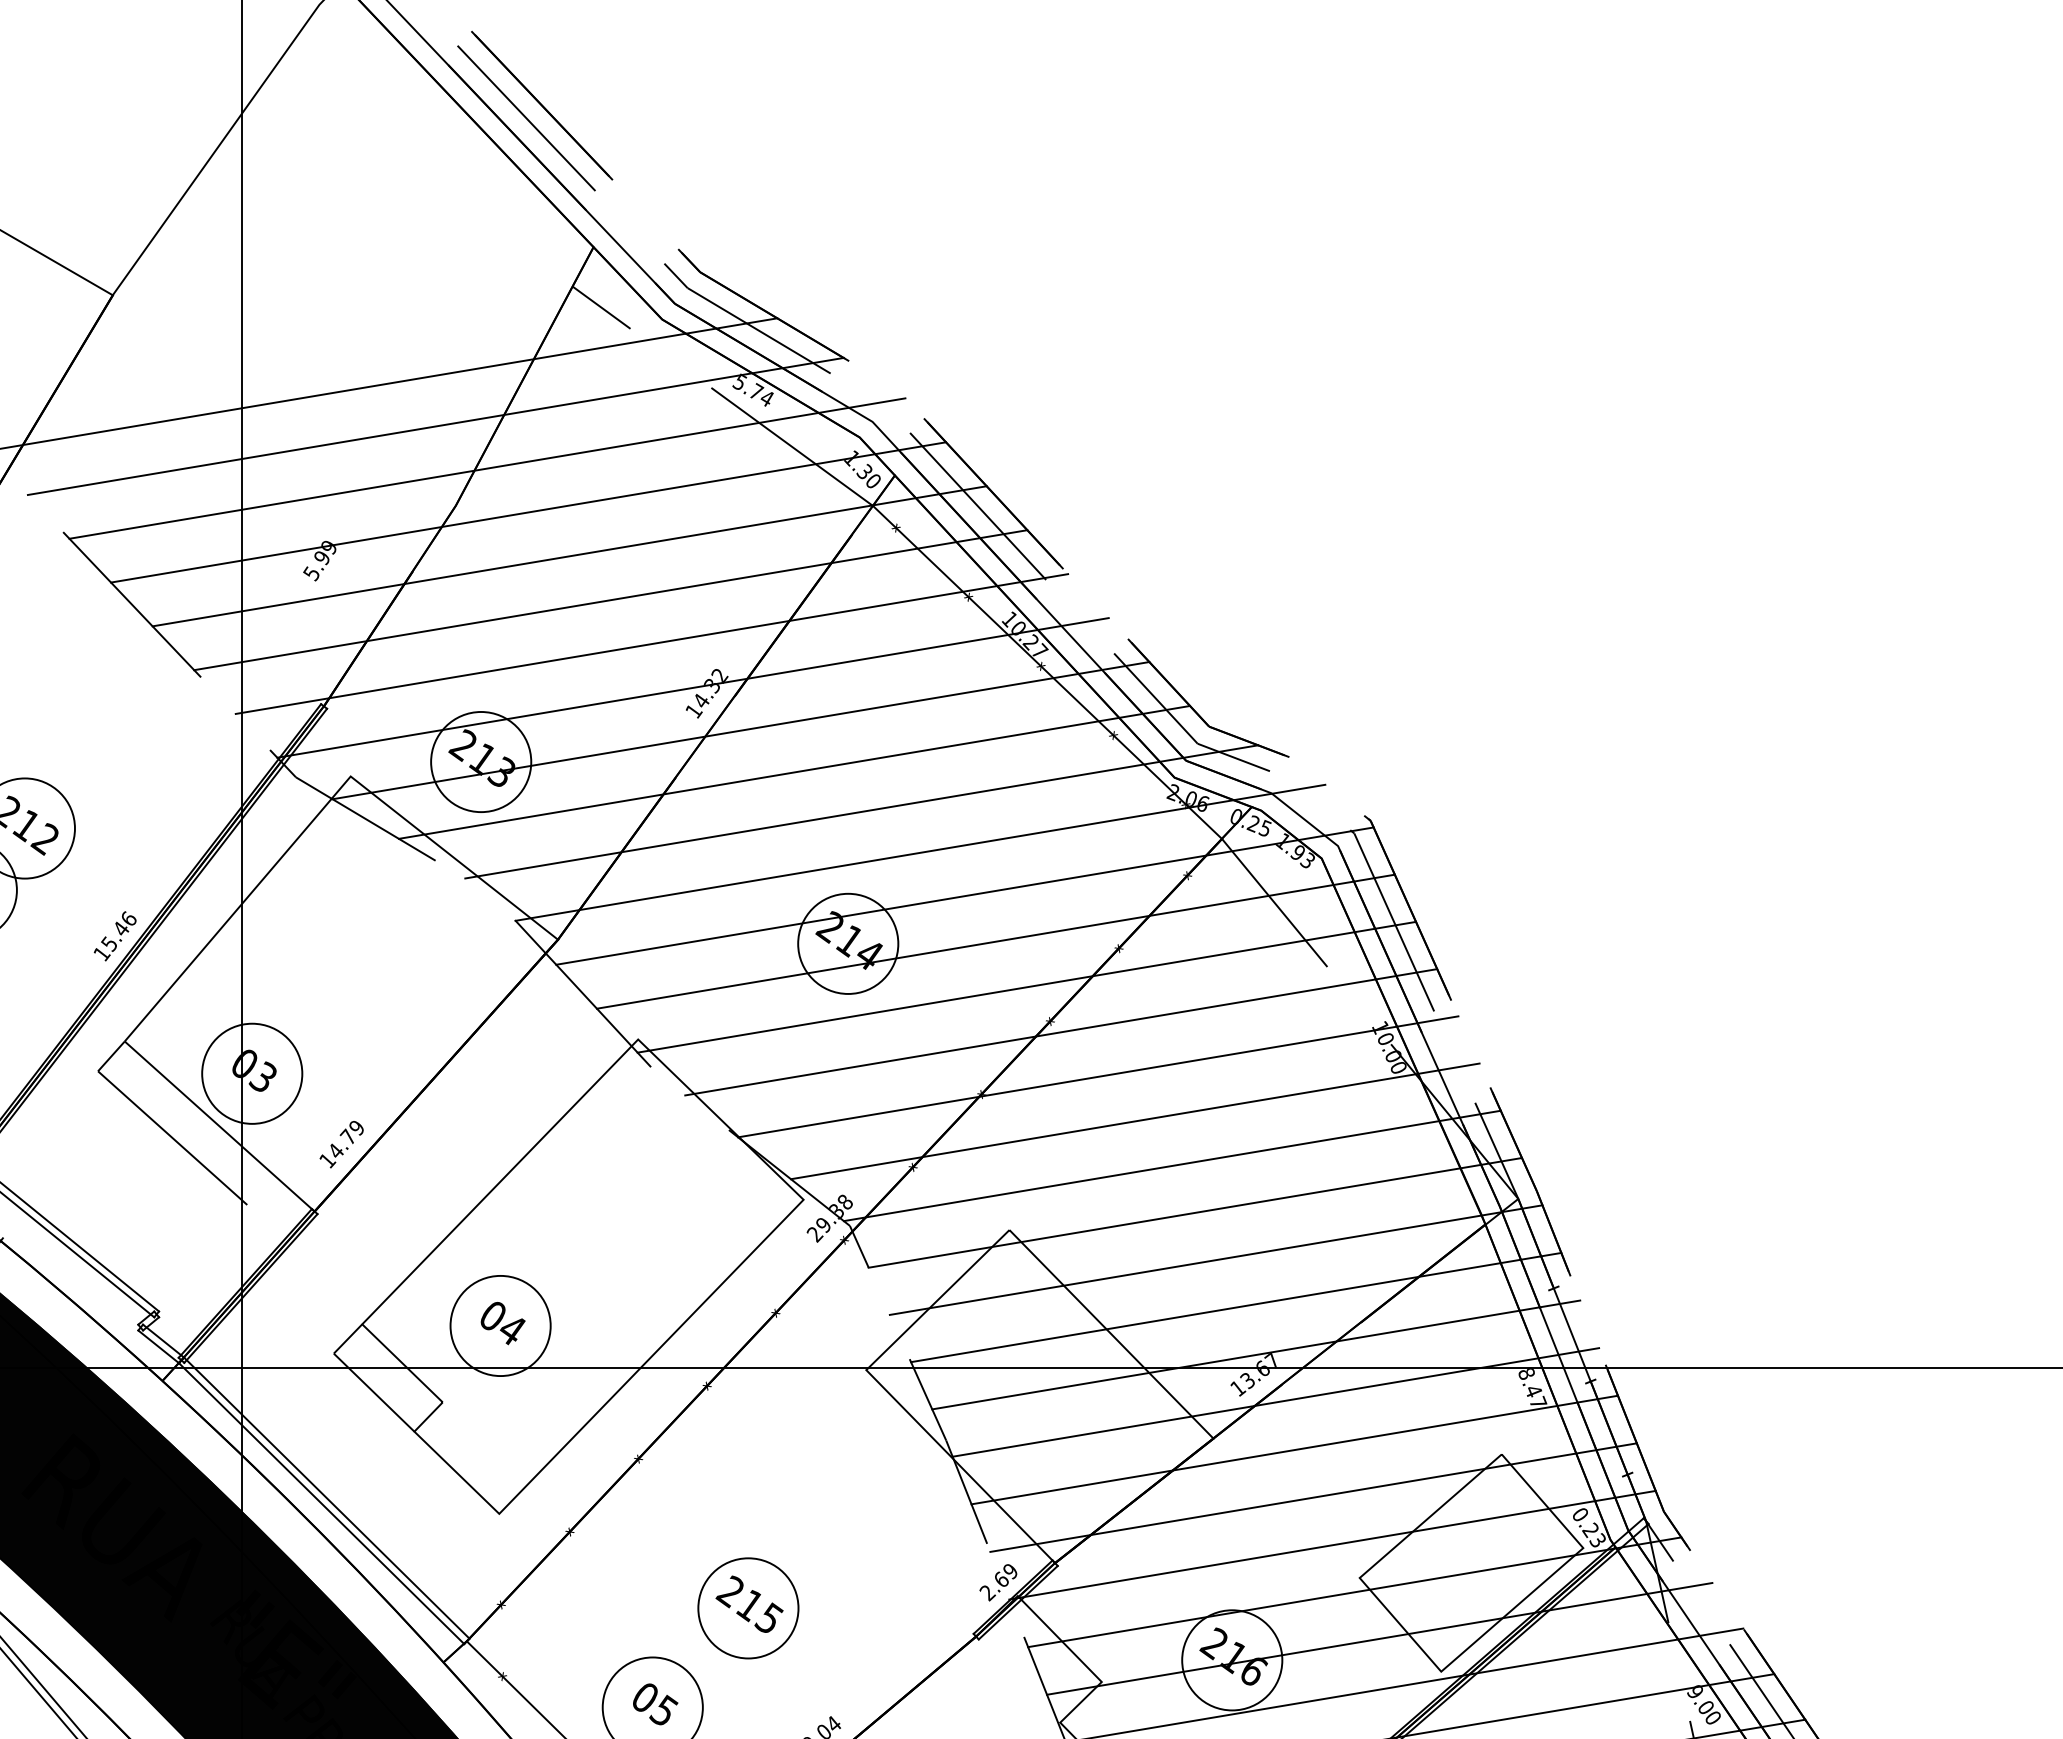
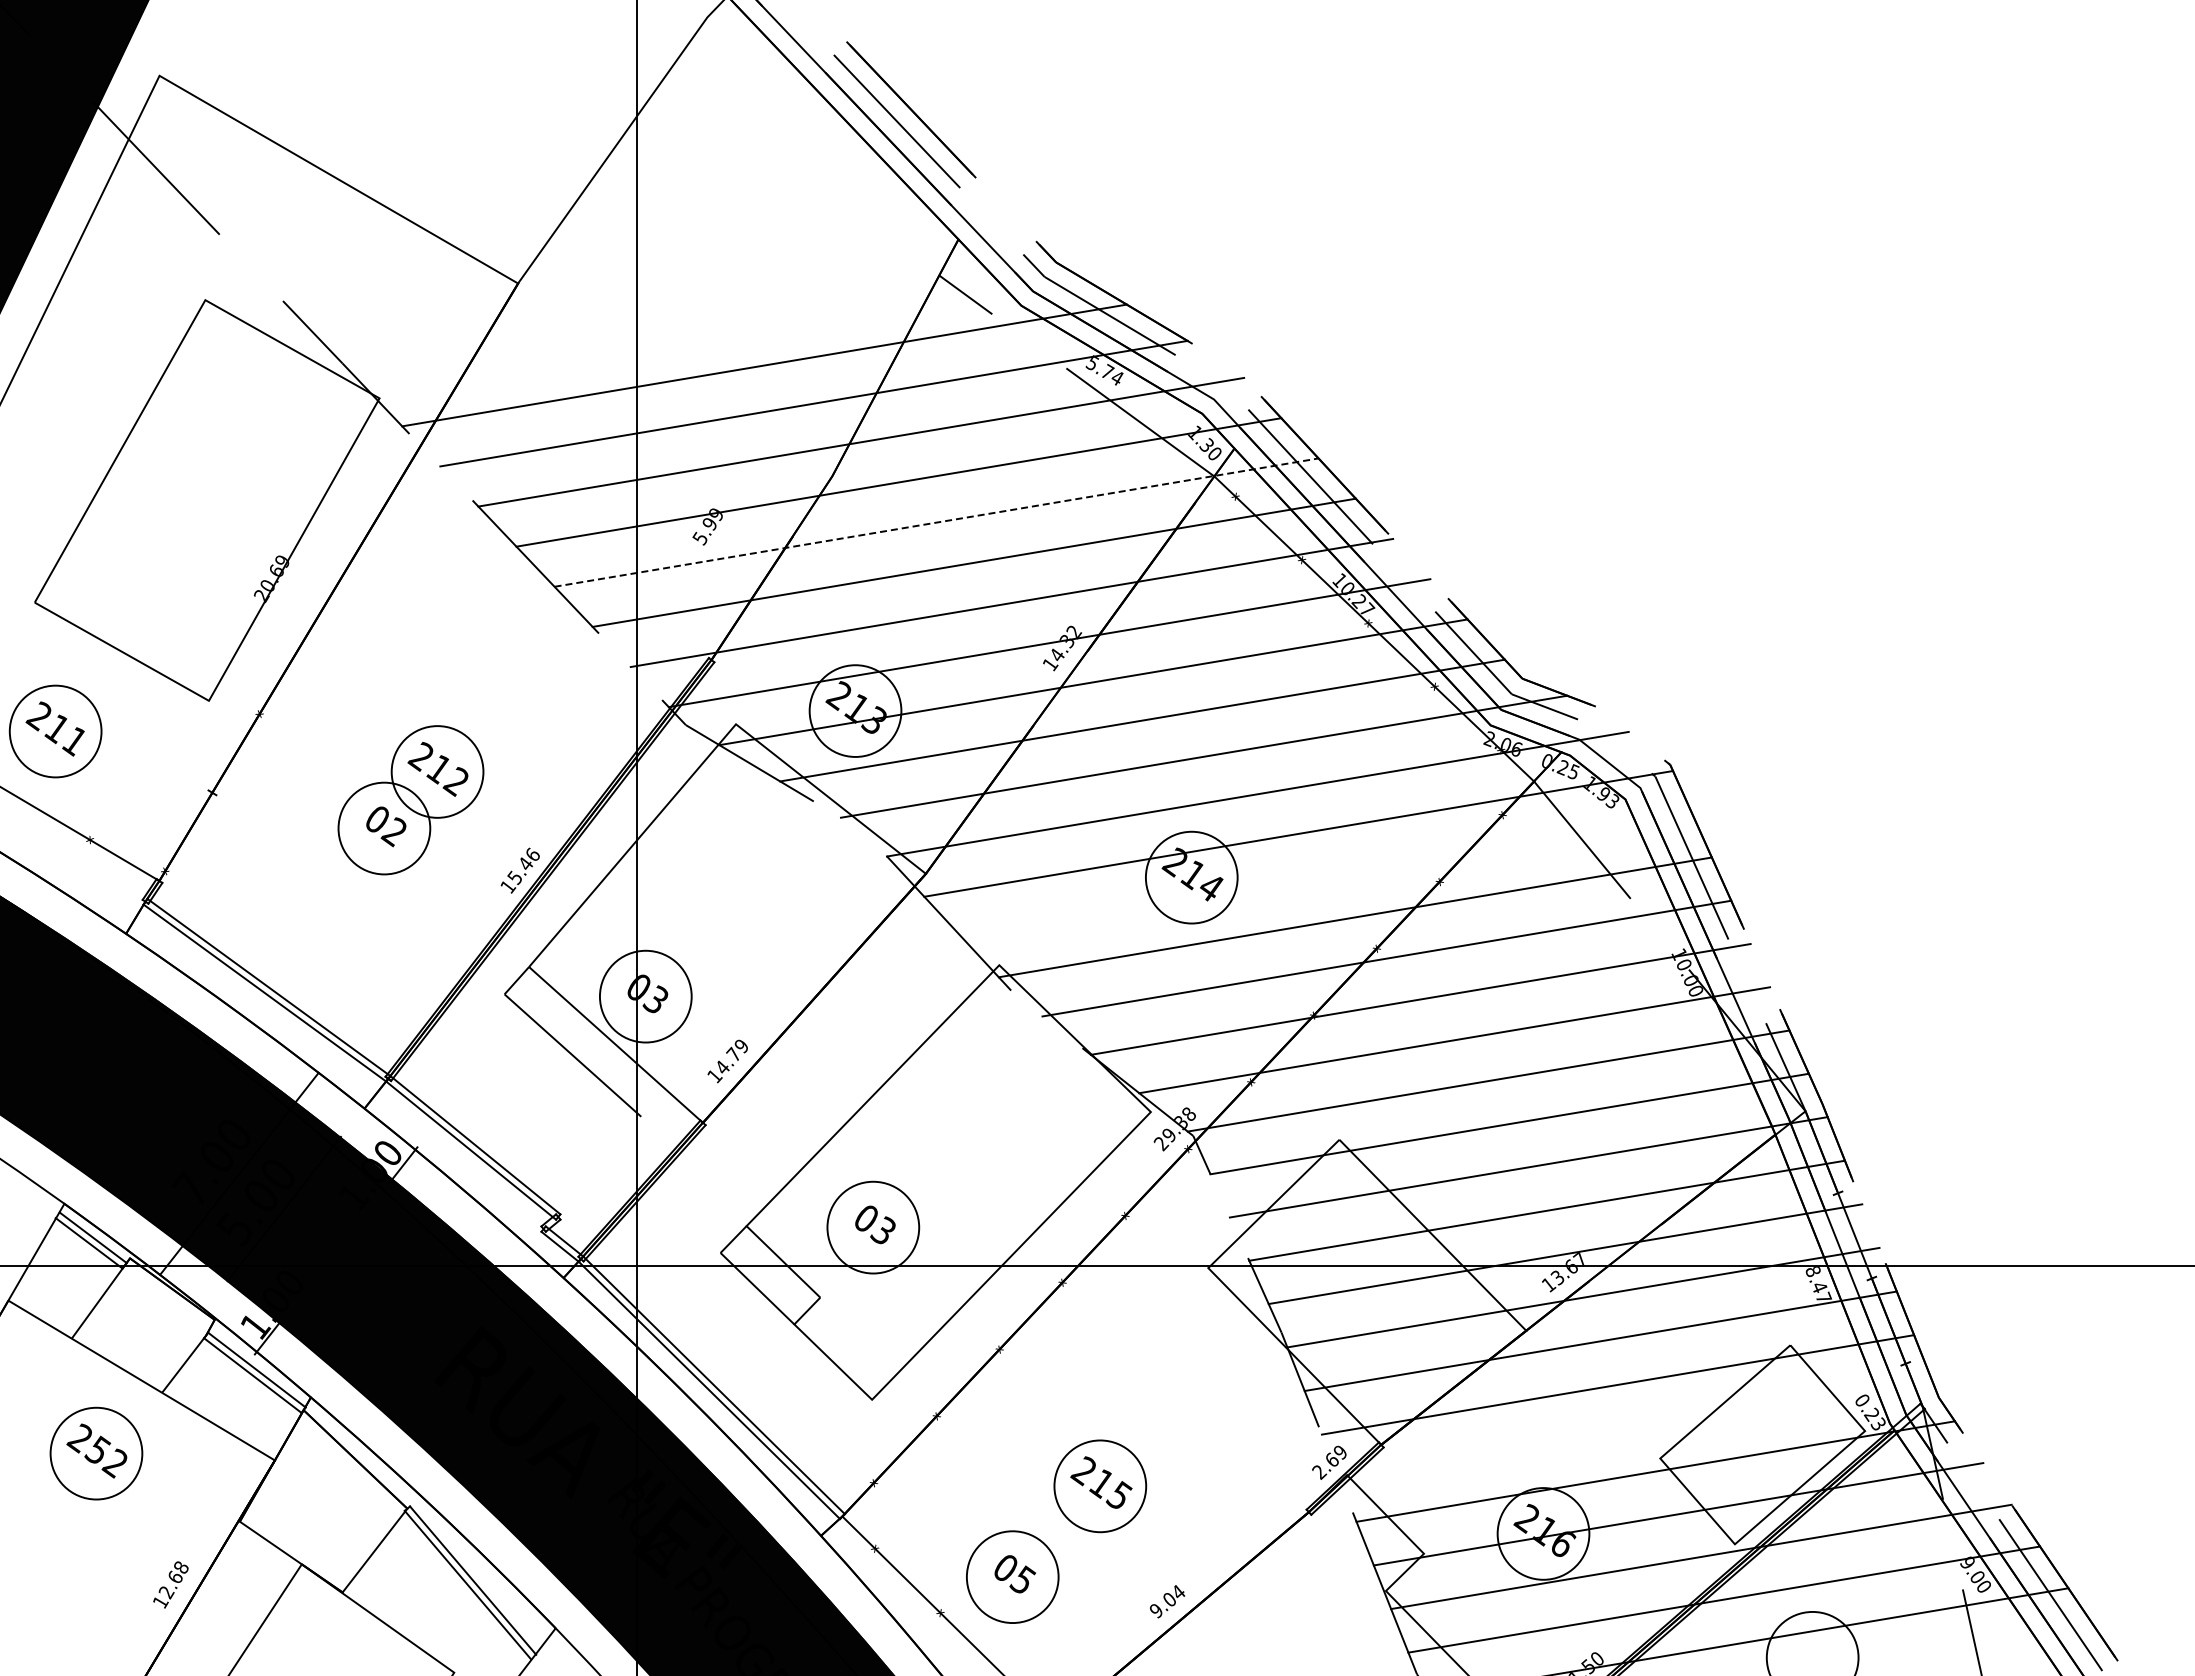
line: (570, 556) -> (937, 522), solid -> dashed
line: (995, 941) -> (1326, 875), removed
text: (511, 1329) -> (883, 1230), 04 -> 03
line: (1332, 1545) -> (1635, 1428), removed

